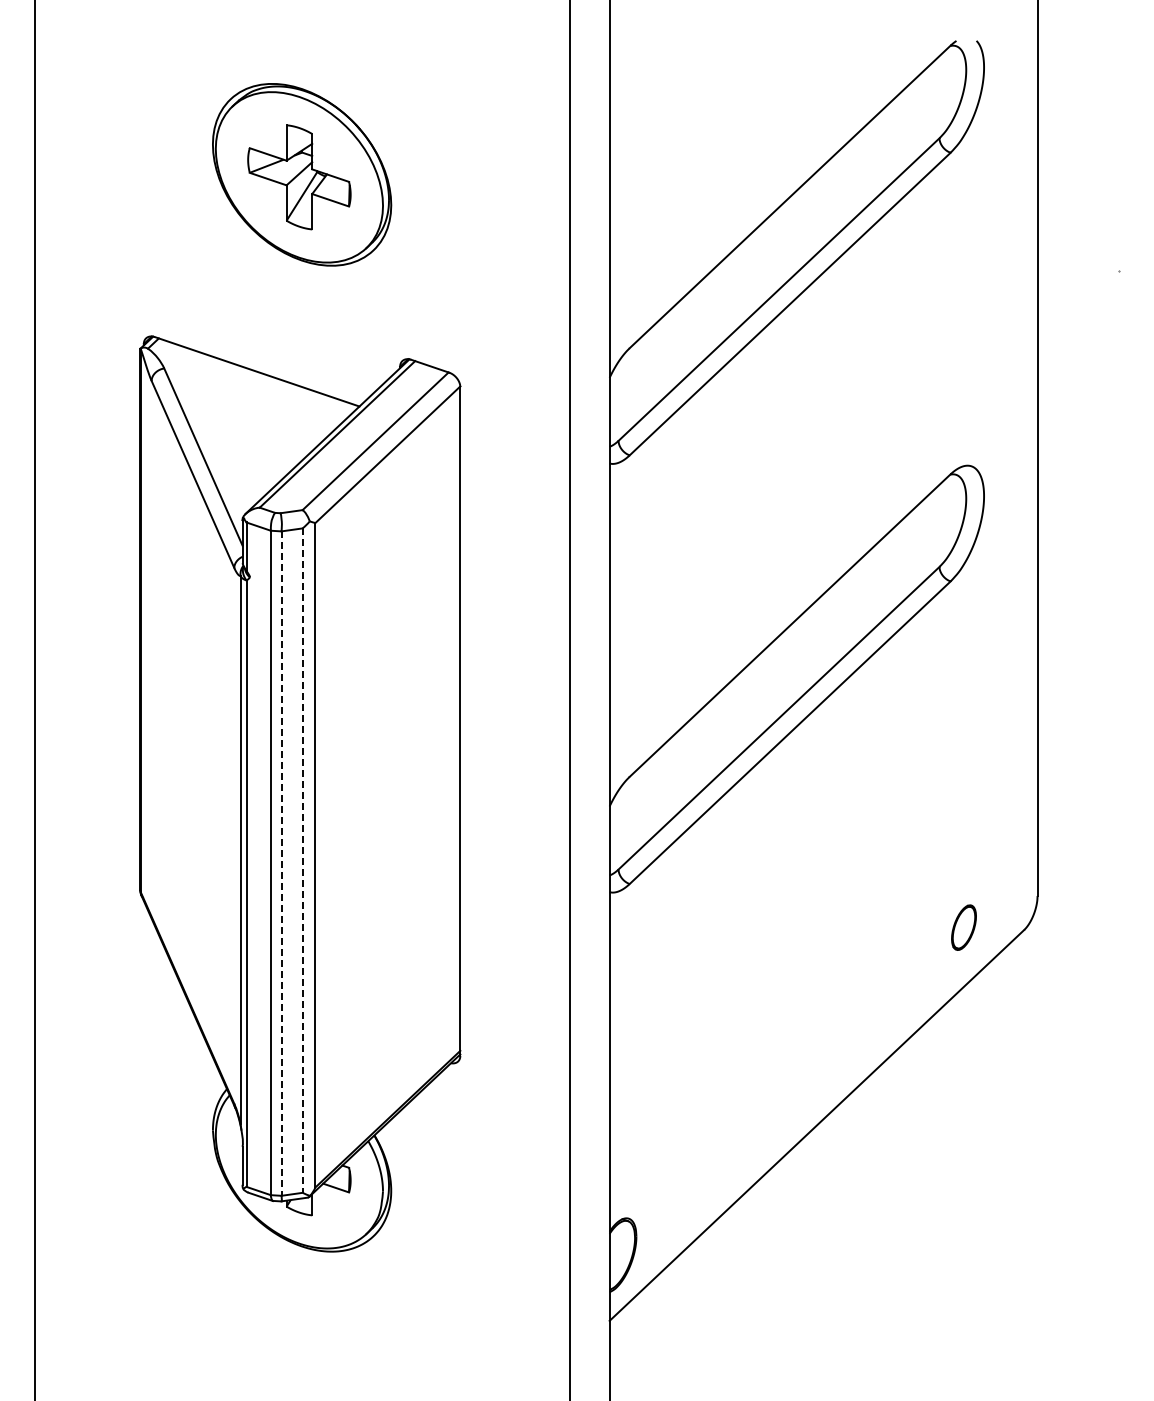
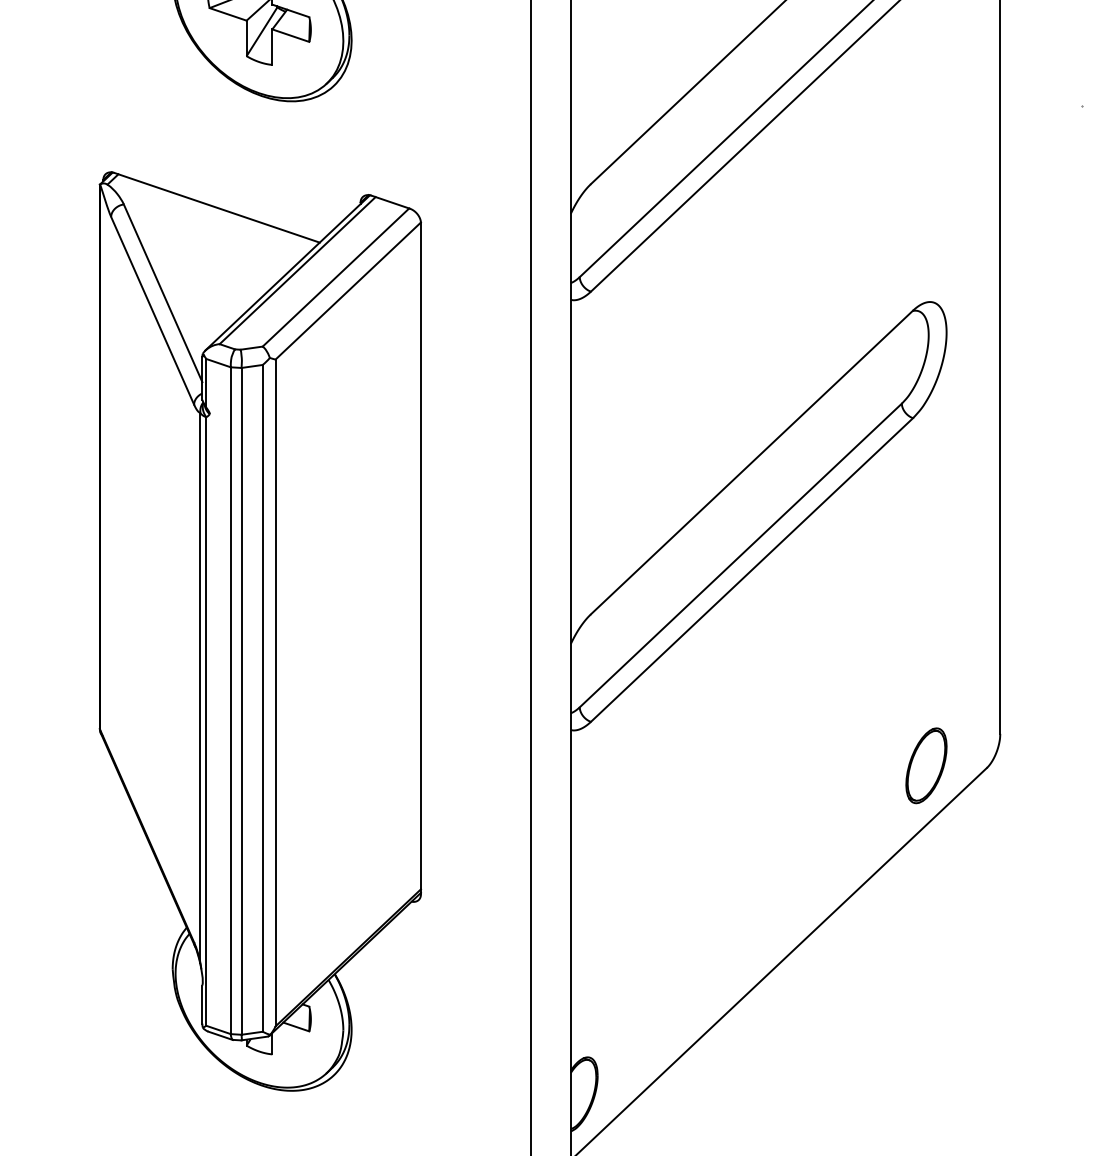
line: (302, 861) -> (262, 699), dashed -> solid
line: (281, 864) -> (241, 702), dashed -> solid
part: (963, 927) -> (925, 765), size x1.67

